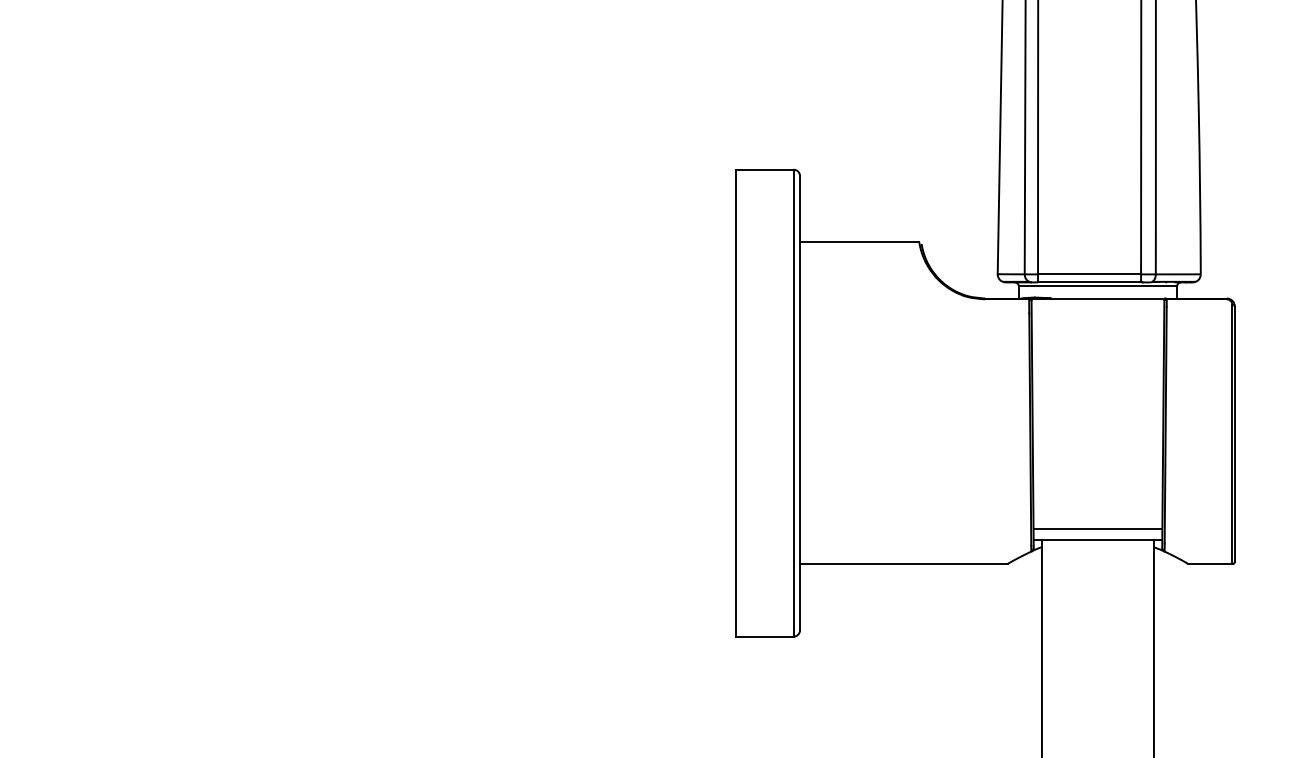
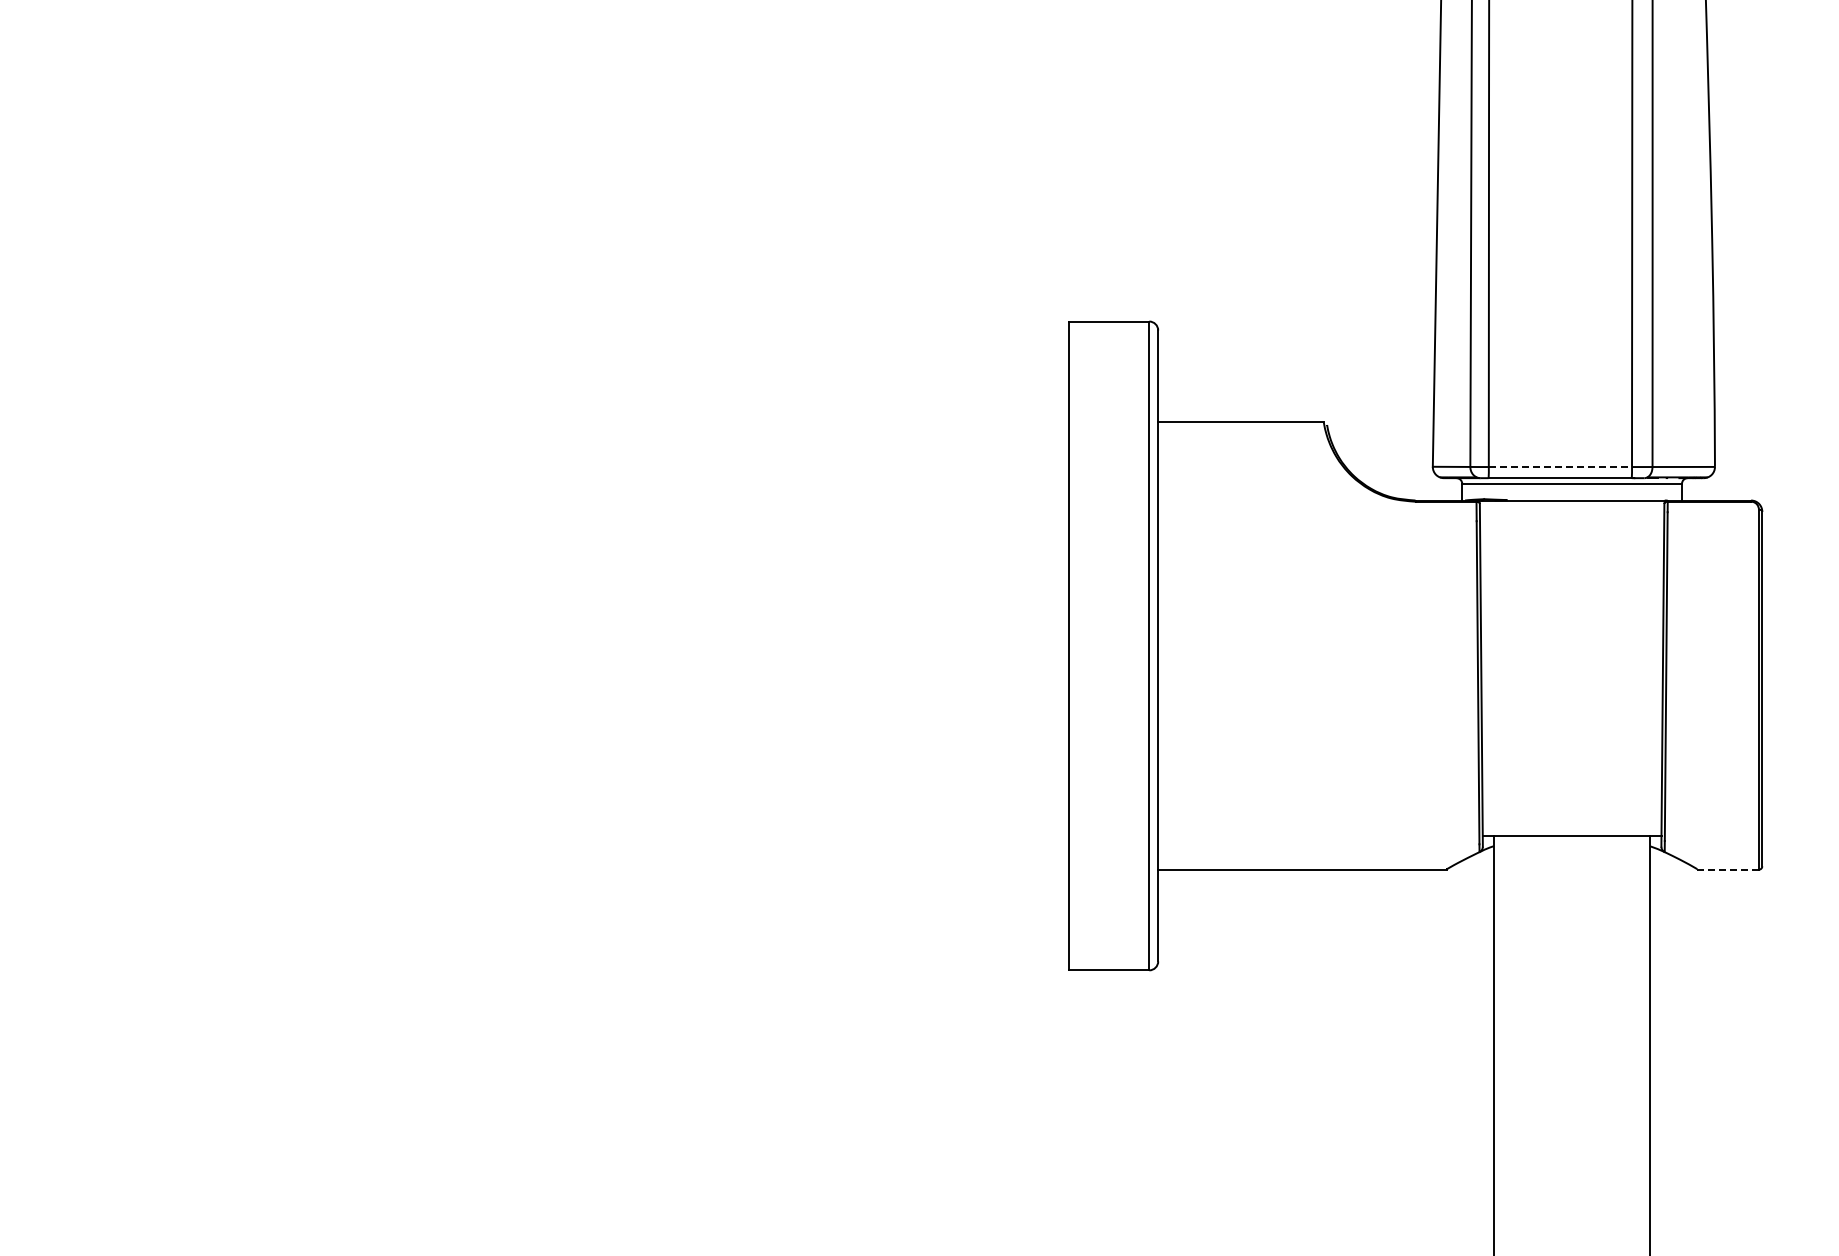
line: (1089, 274) -> (1560, 467), solid -> dashed
line: (1097, 528) -> (1571, 820), removed
line: (1210, 564) -> (1728, 869), solid -> dashed

